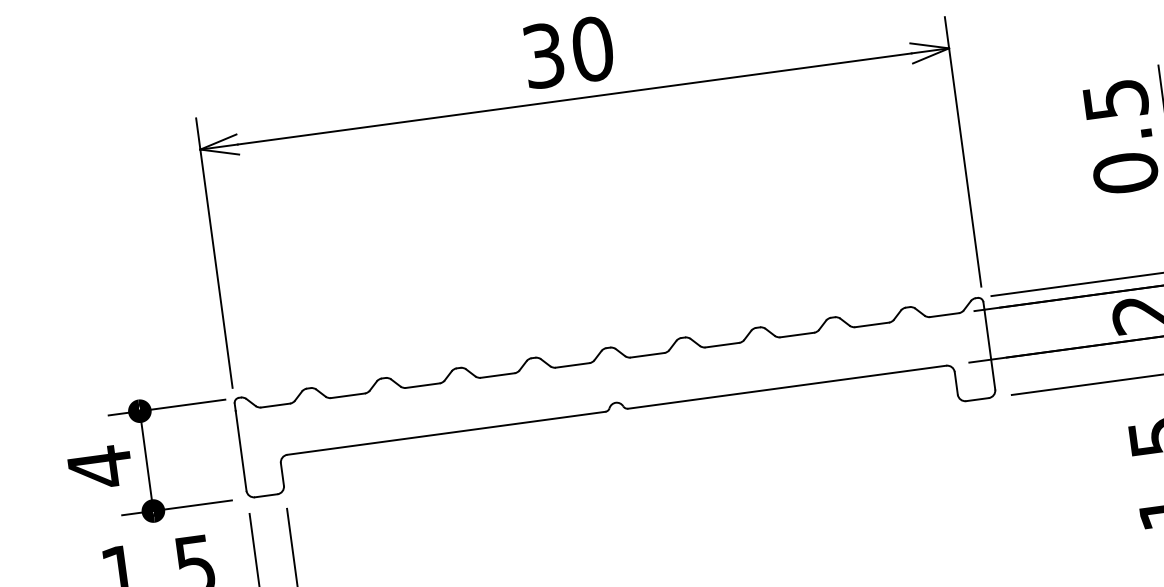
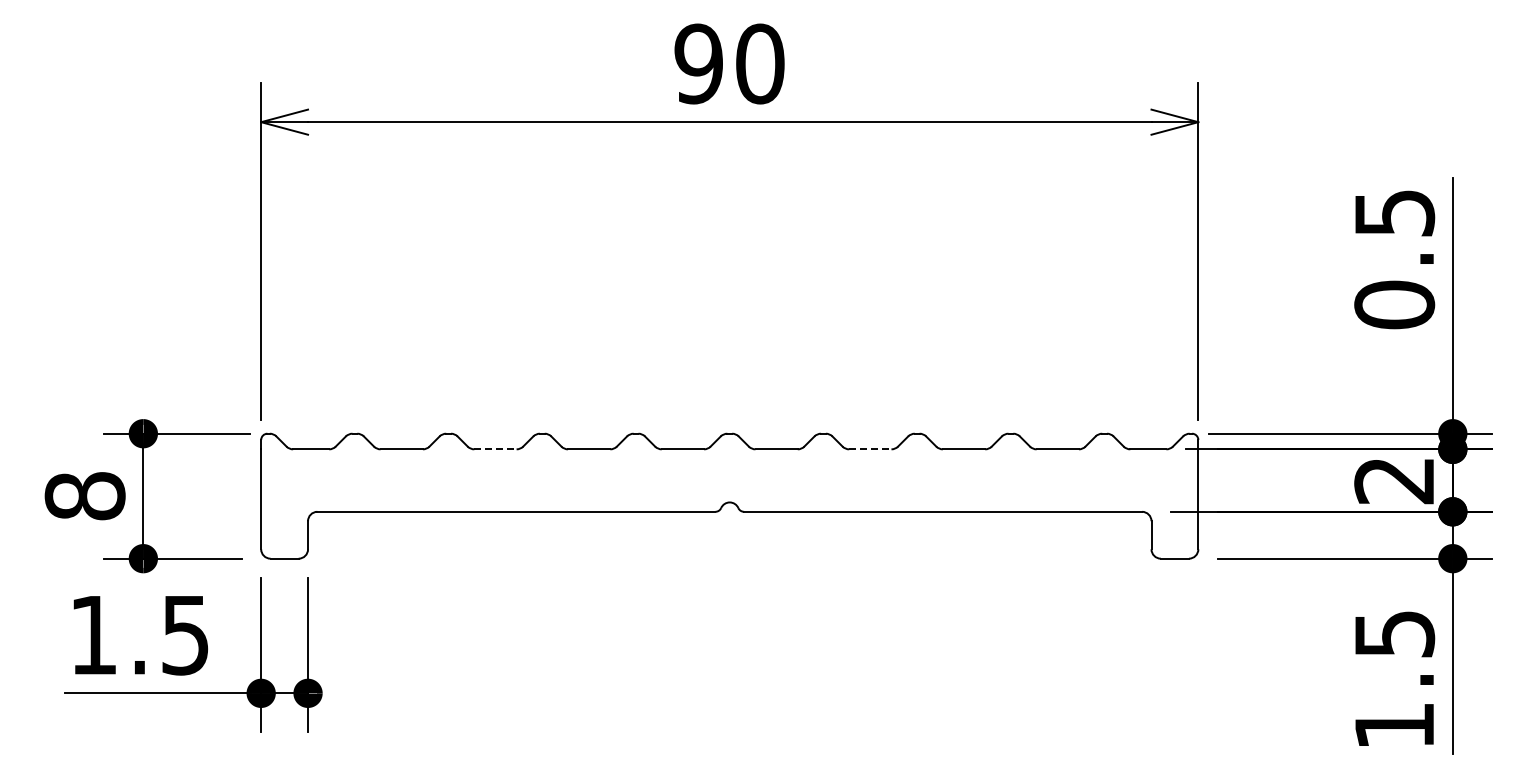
text: (543, 55) -> (698, 63), 30 -> 90
line: (722, 345) -> (870, 449), solid -> dashed
line: (422, 385) -> (495, 449), solid -> dashed
text: (99, 467) -> (84, 496), 4 -> 8

